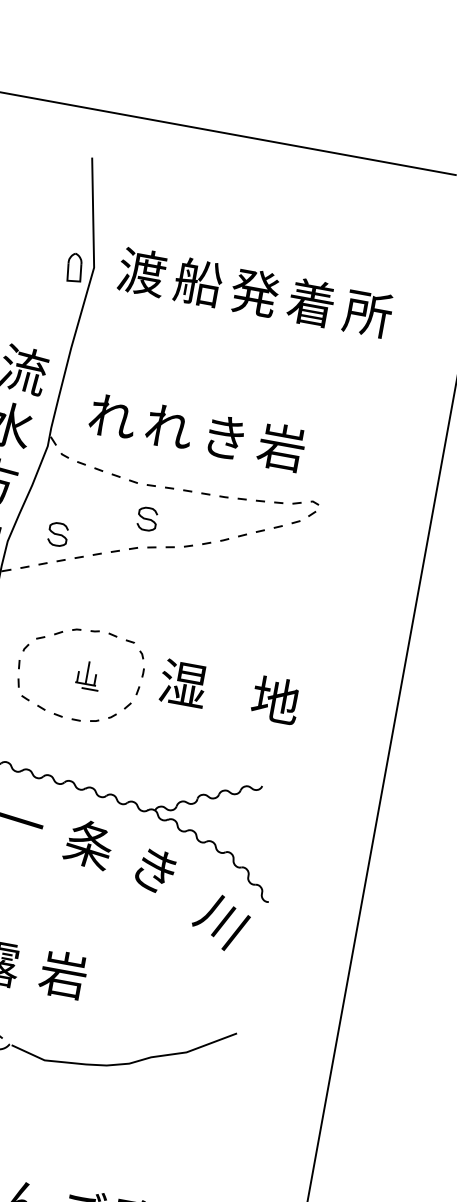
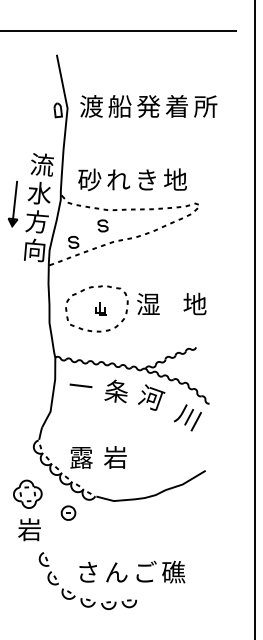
text: (111, 415) -> (89, 179), れ -> 砂
text: (282, 446) -> (175, 179), 岩 -> 地
curve: (146, 518) -> (102, 225), moved
text: (156, 869) -> (151, 397), き -> 河

